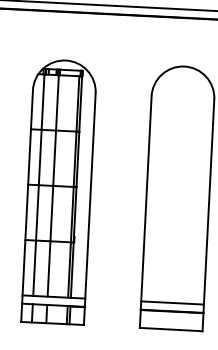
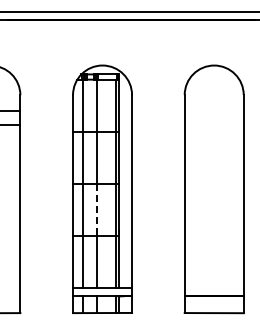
line: (51, 214) -> (96, 210), solid -> dashed
line: (171, 303) -> (213, 288), removed

